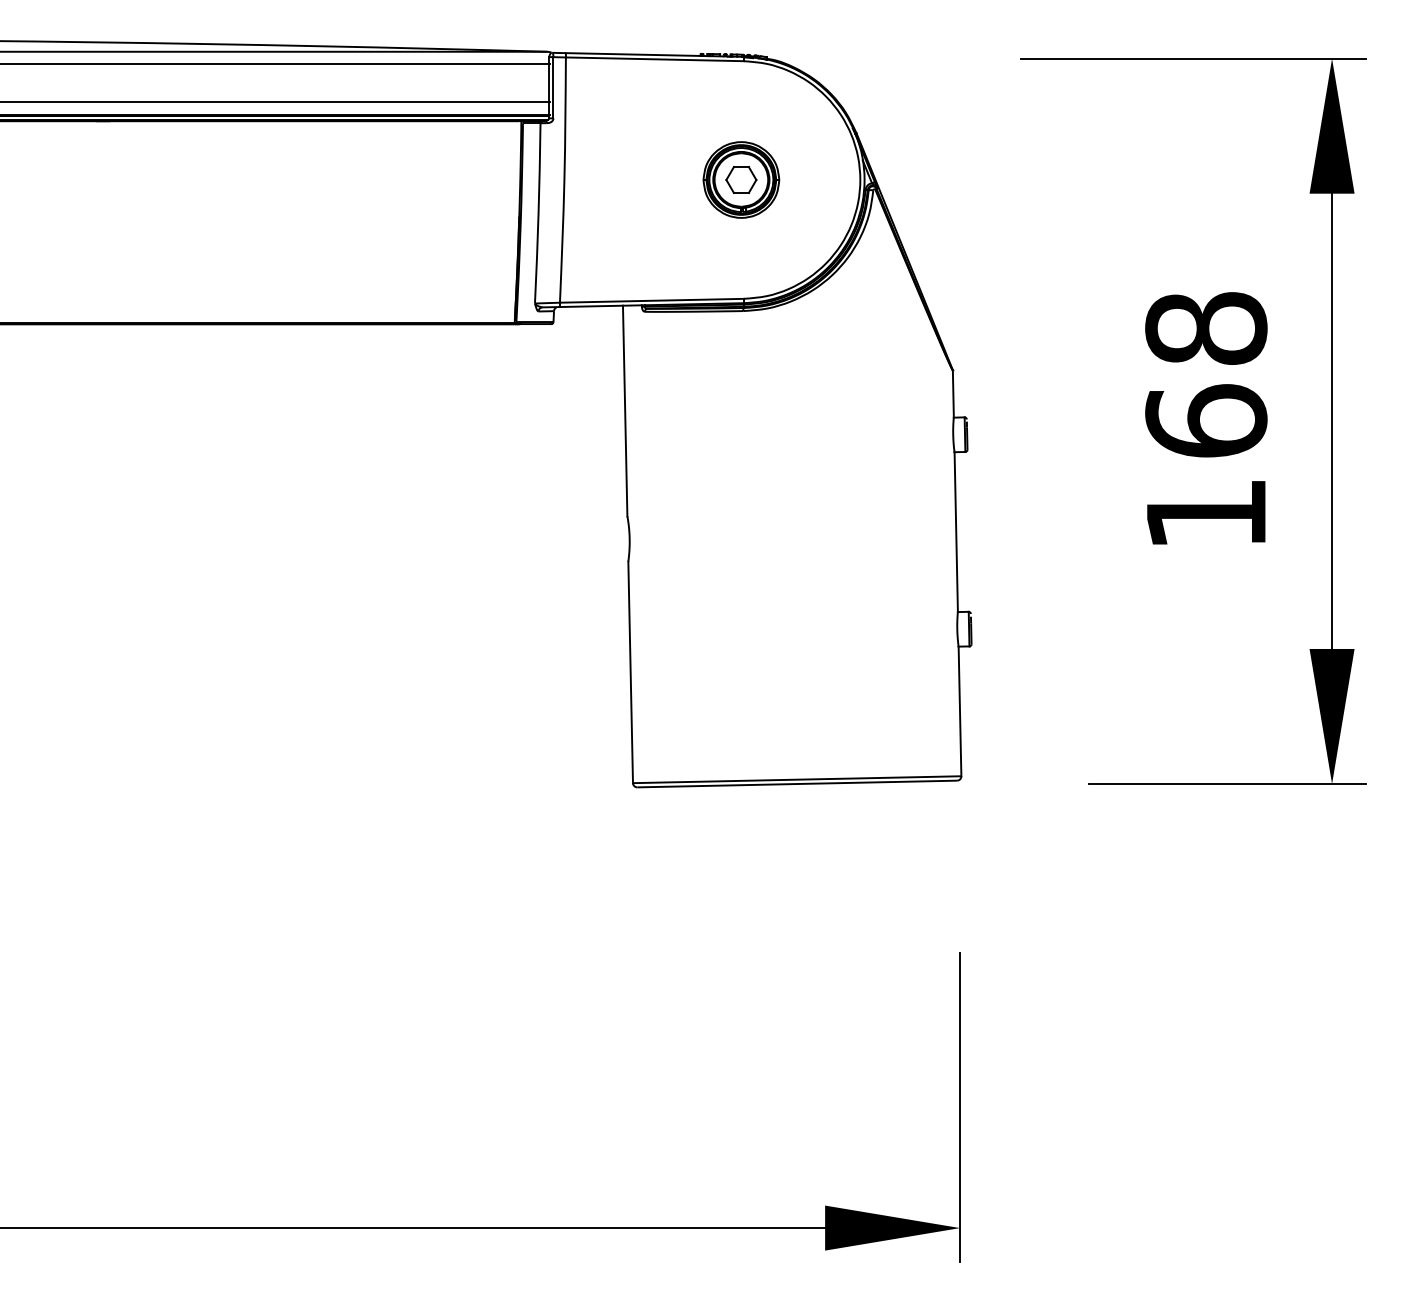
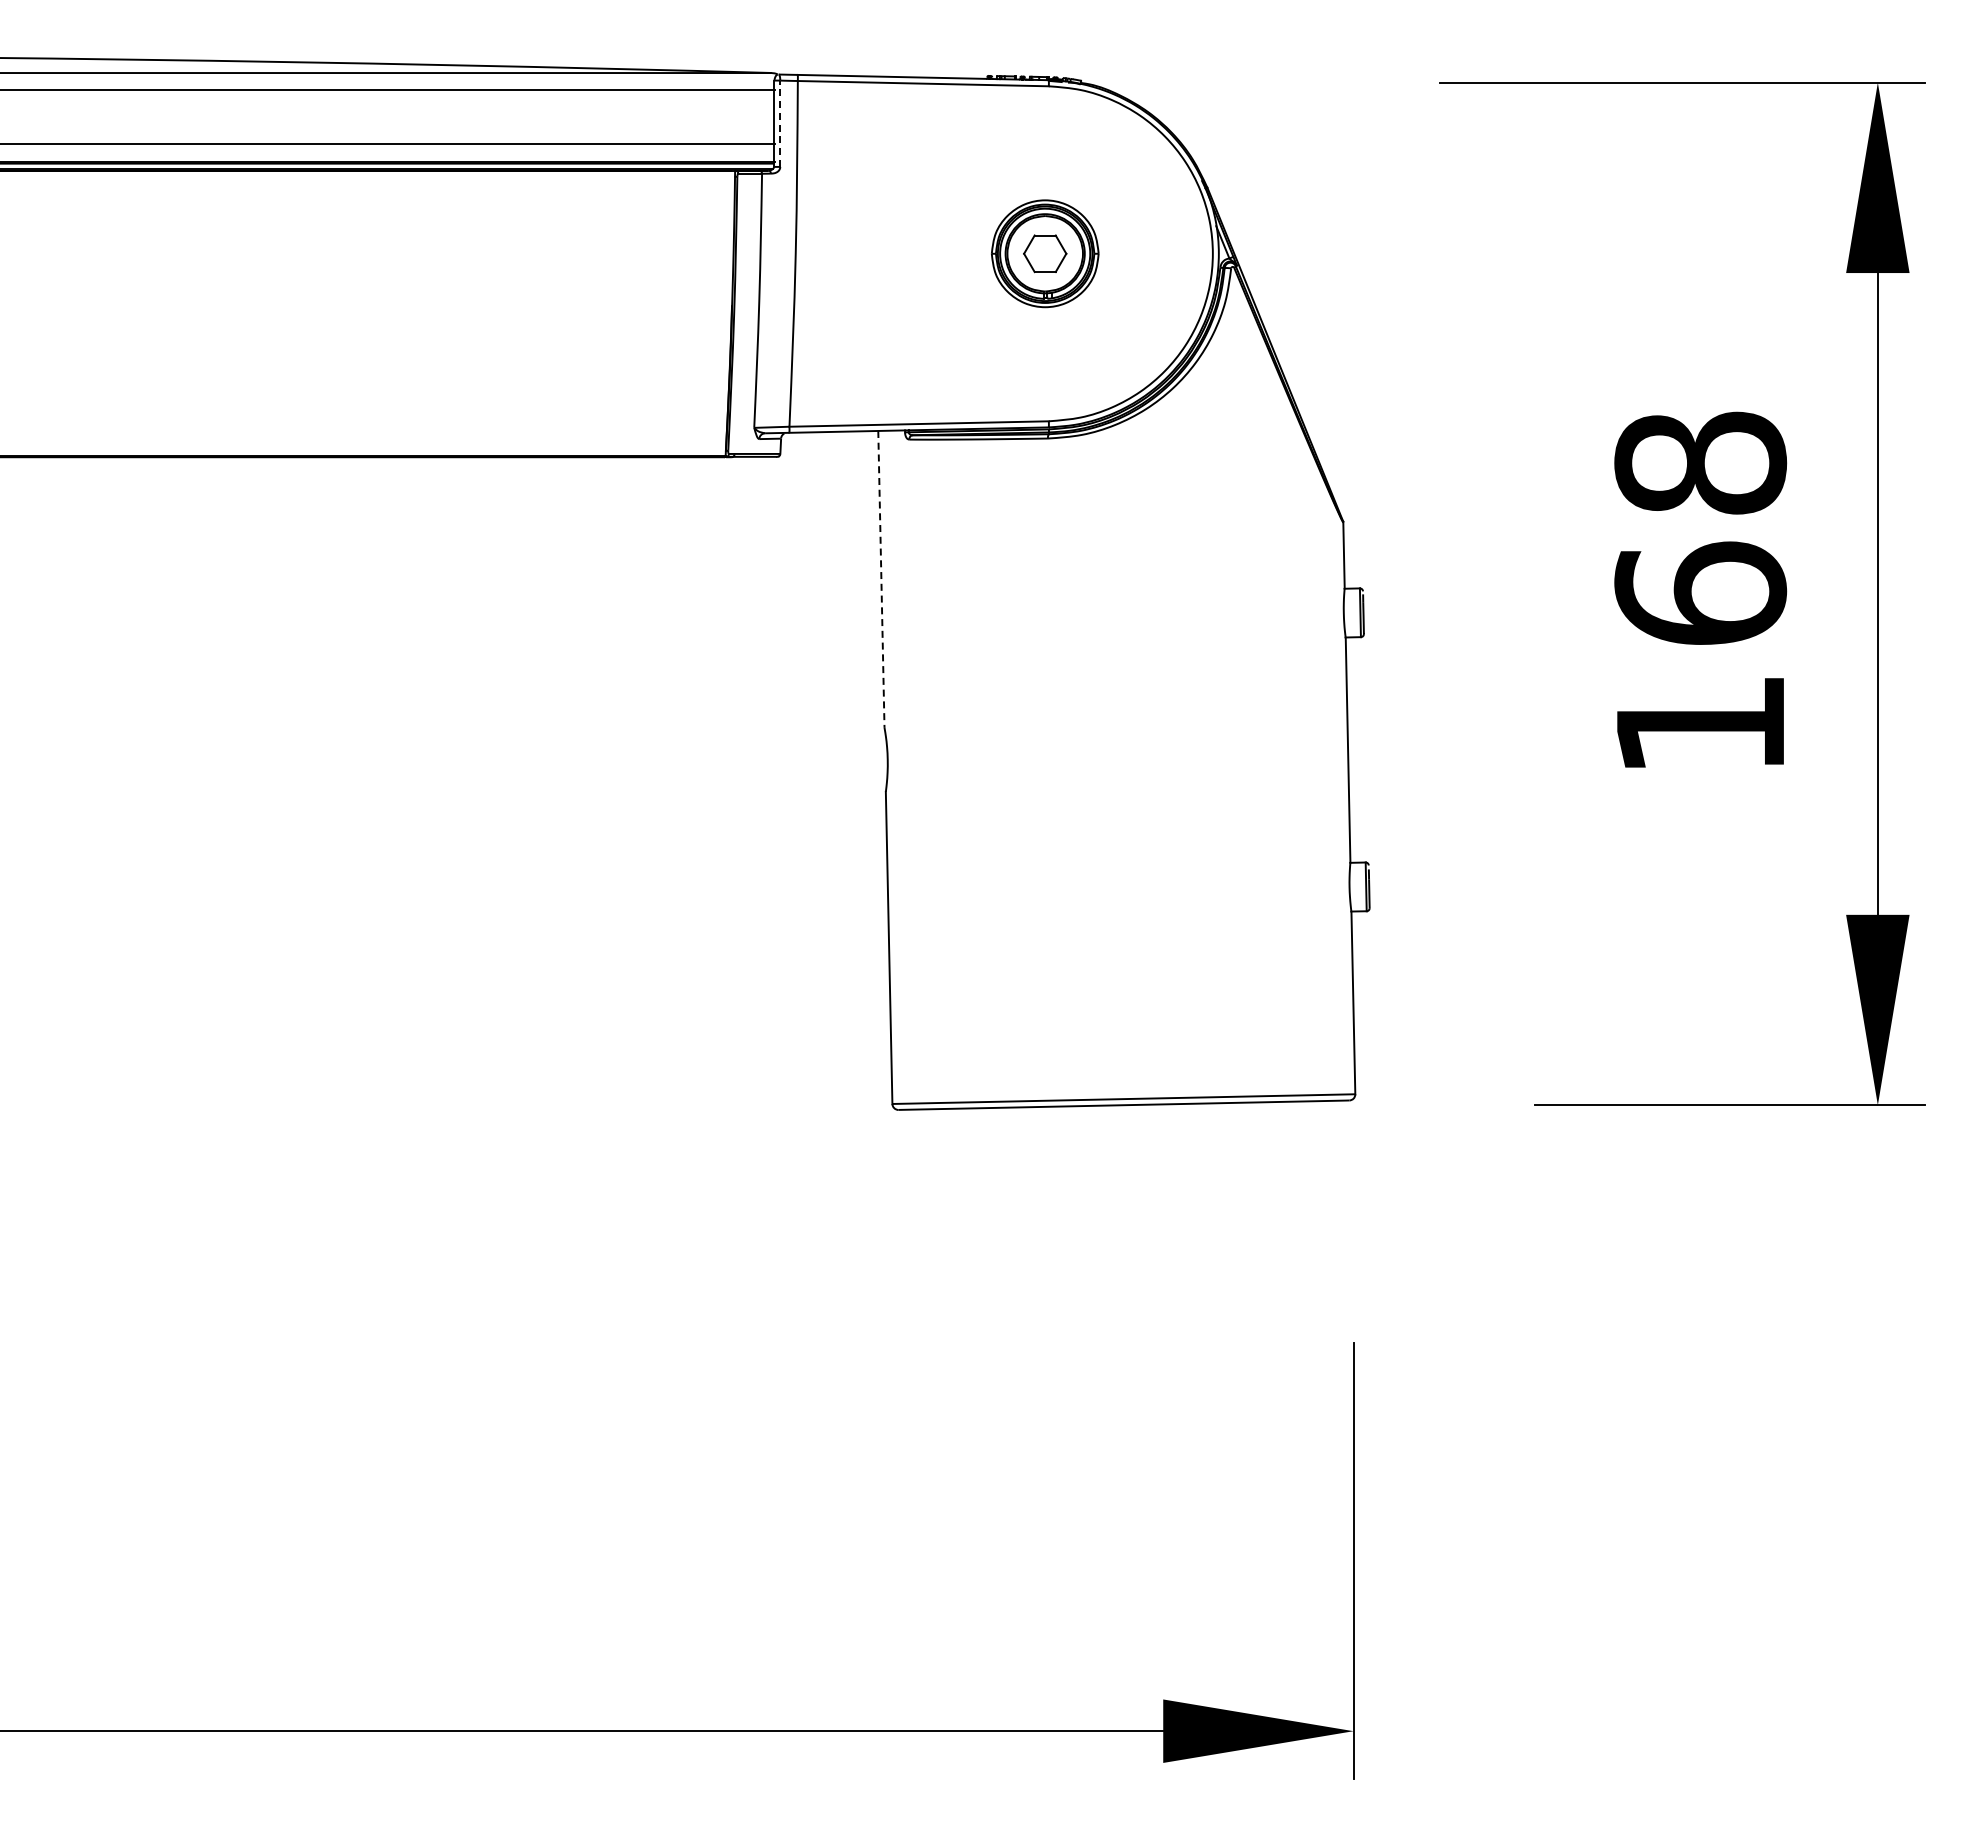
line: (553, 87) -> (780, 123), solid -> dashed
line: (625, 411) -> (881, 579), solid -> dashed

